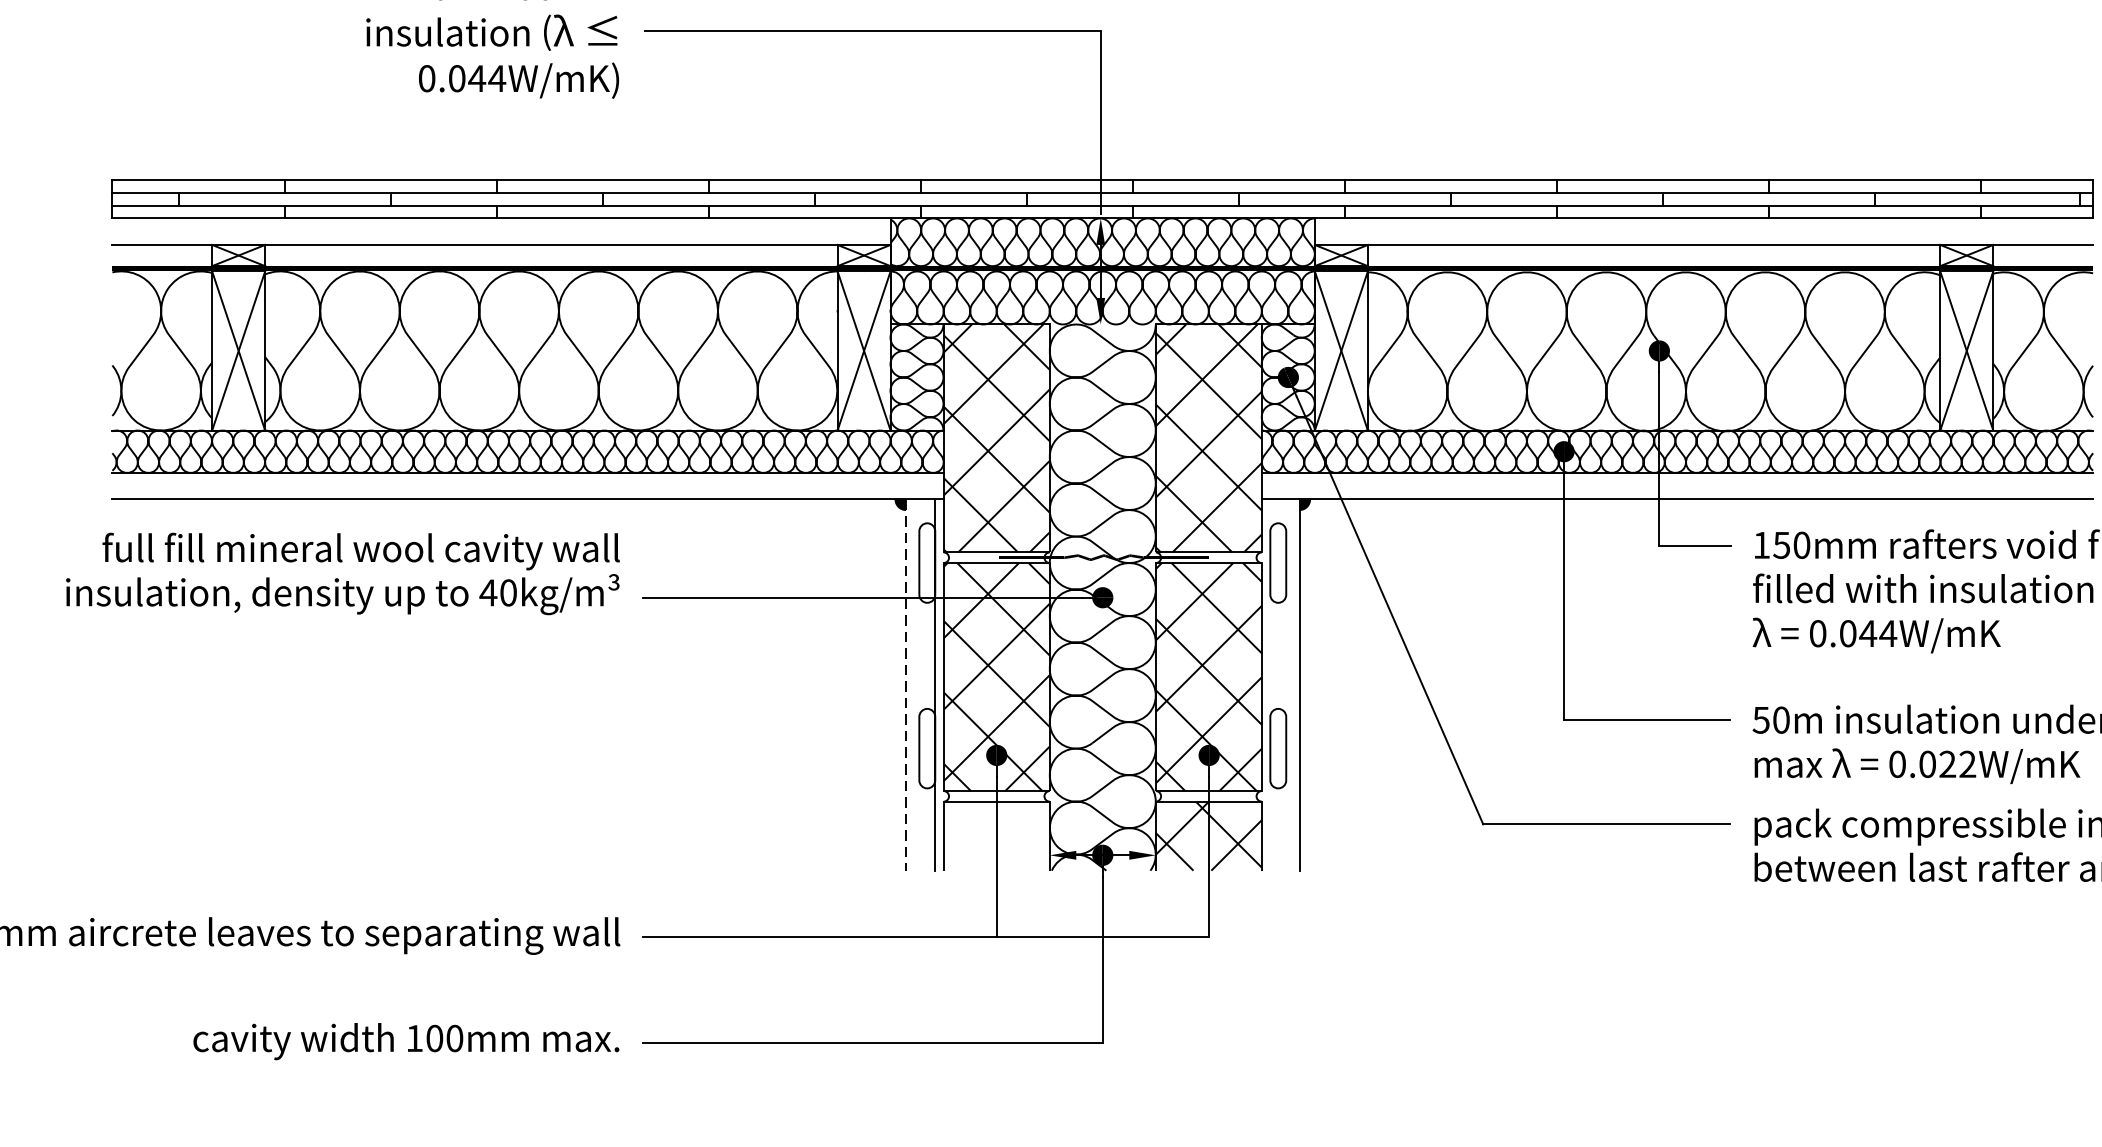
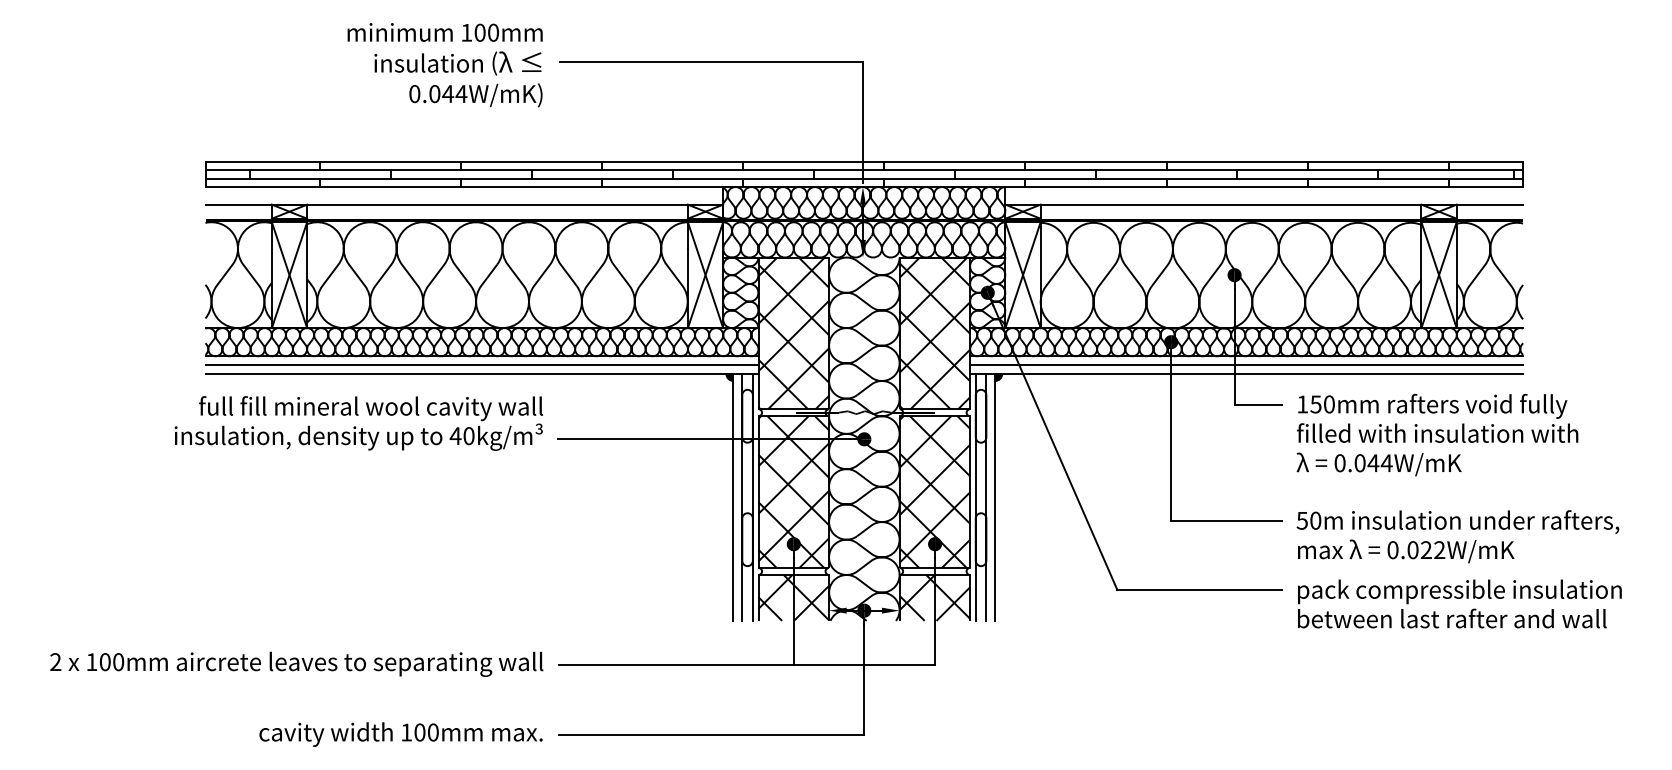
line: (527, 486) -> (481, 365), added
line: (1677, 486) -> (1246, 365), added
line: (919, 683) -> (742, 496), added
line: (1269, 683) -> (975, 496), added
line: (1286, 683) -> (986, 496), added
line: (906, 685) -> (733, 497), dashed -> solid
hatch: (996, 835) -> (793, 597), added

